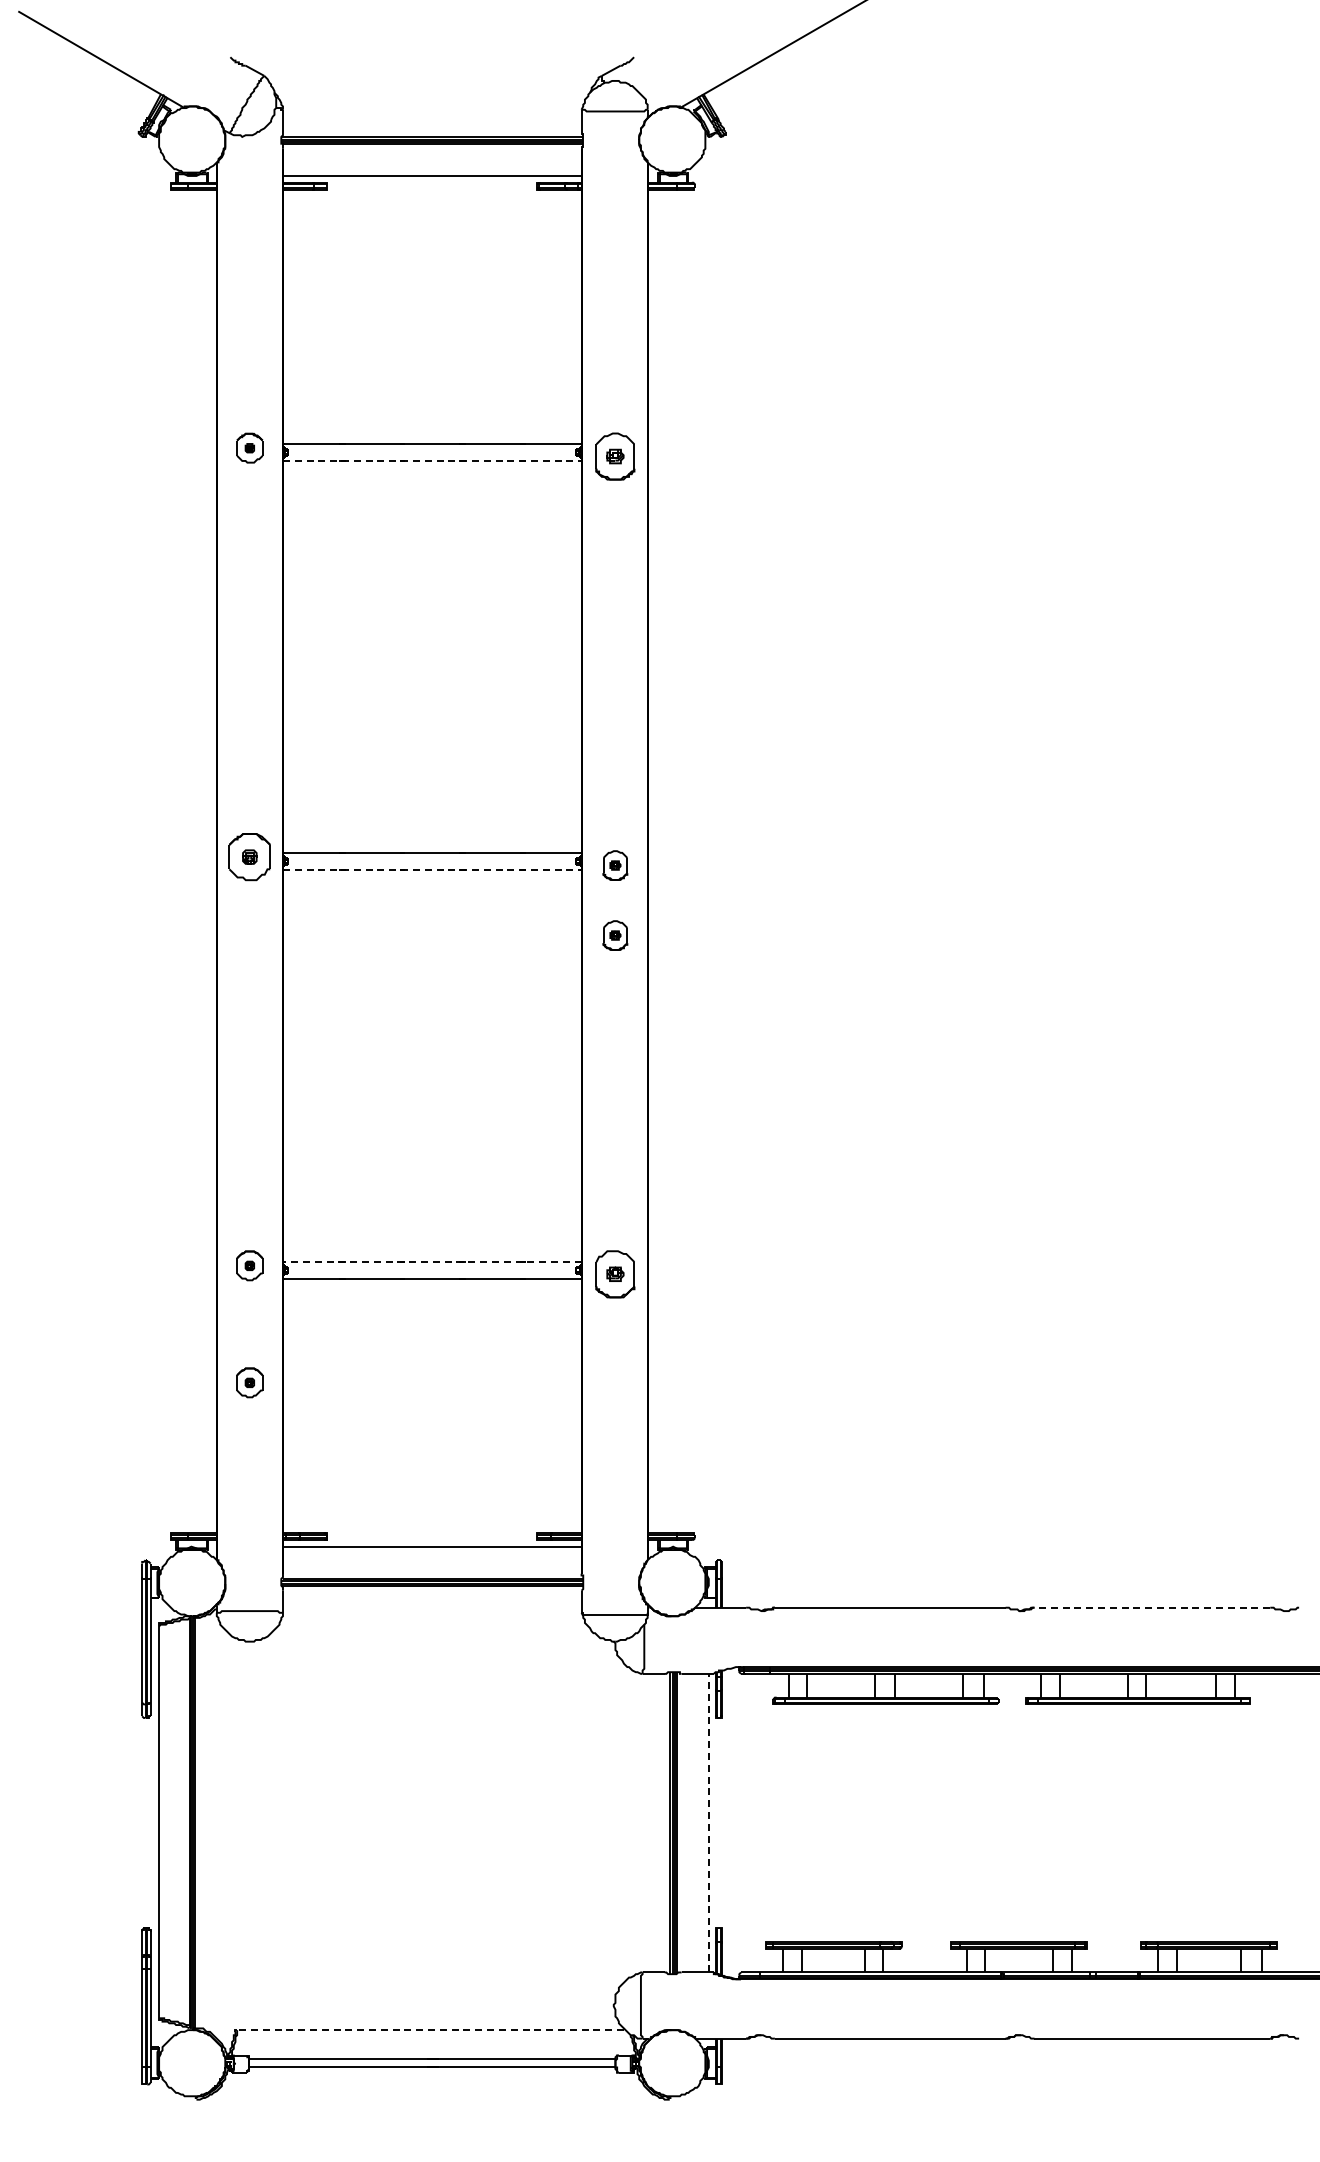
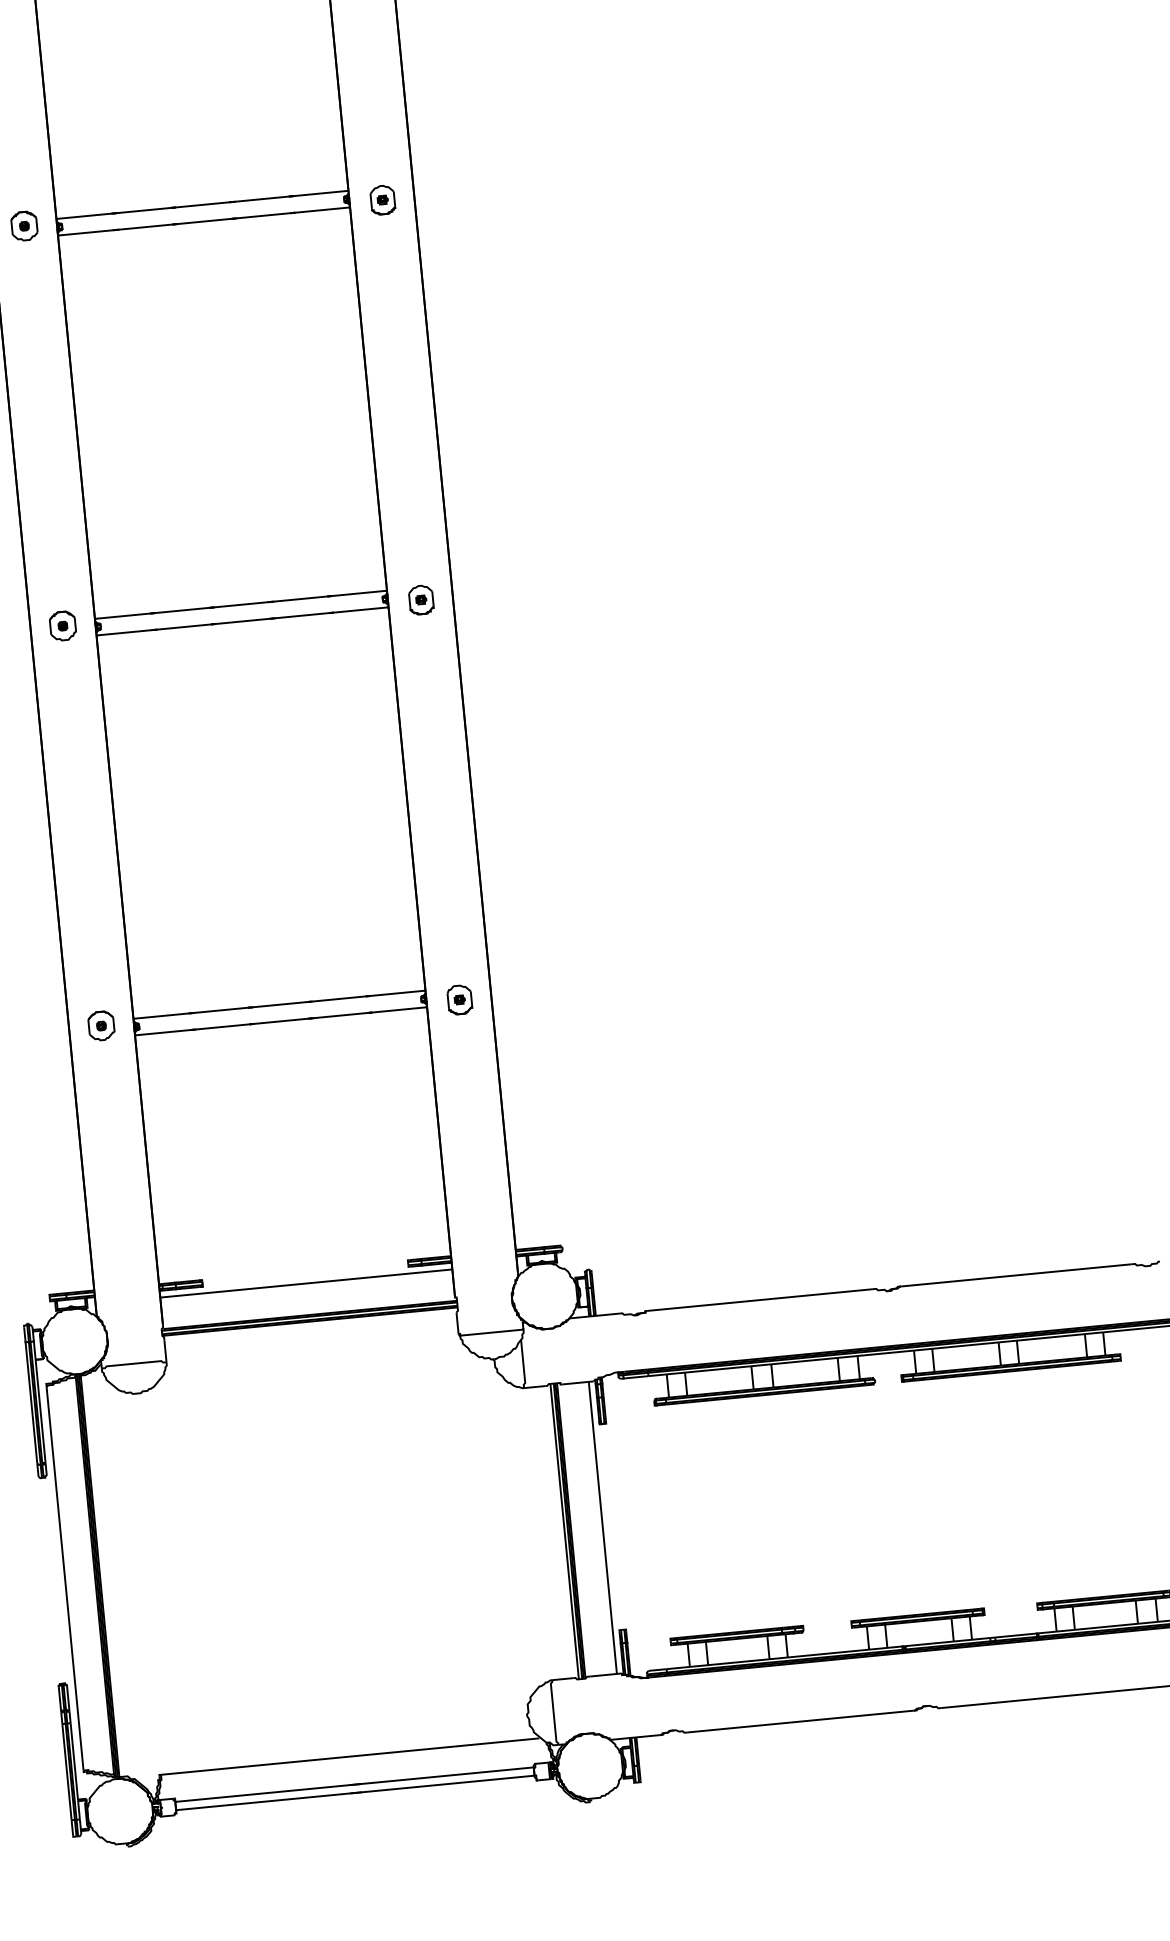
part: (615, 456) -> (382, 199), size x0.62
line: (432, 460) -> (204, 221), dashed -> solid
part: (249, 856) -> (62, 625), size x0.62
line: (432, 869) -> (242, 621), dashed -> solid
part: (615, 935) -> (427, 668), removed
line: (431, 1261) -> (278, 1004), dashed -> solid
part: (615, 1274) -> (459, 1000), size x0.62
part: (249, 1382) -> (112, 1140), removed
line: (1152, 1607) -> (1016, 1275), dashed -> solid
line: (708, 1822) -> (602, 1527), dashed -> solid
line: (430, 2030) -> (350, 1756), dashed -> solid

